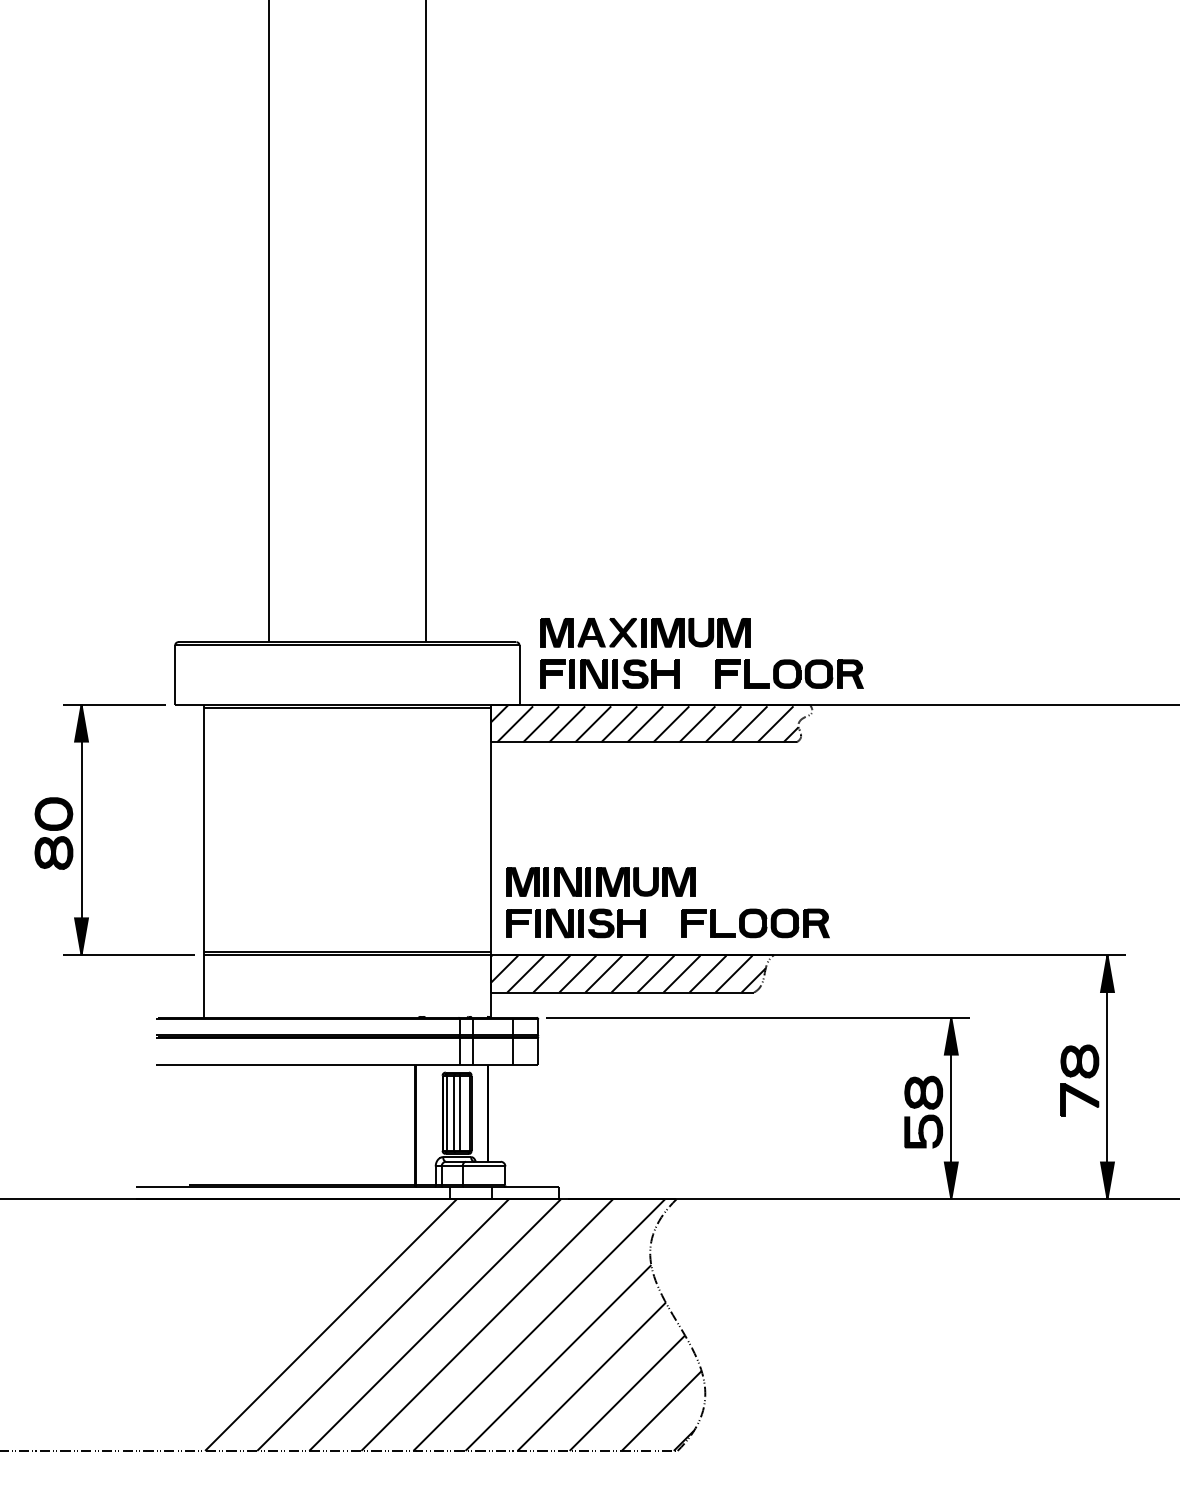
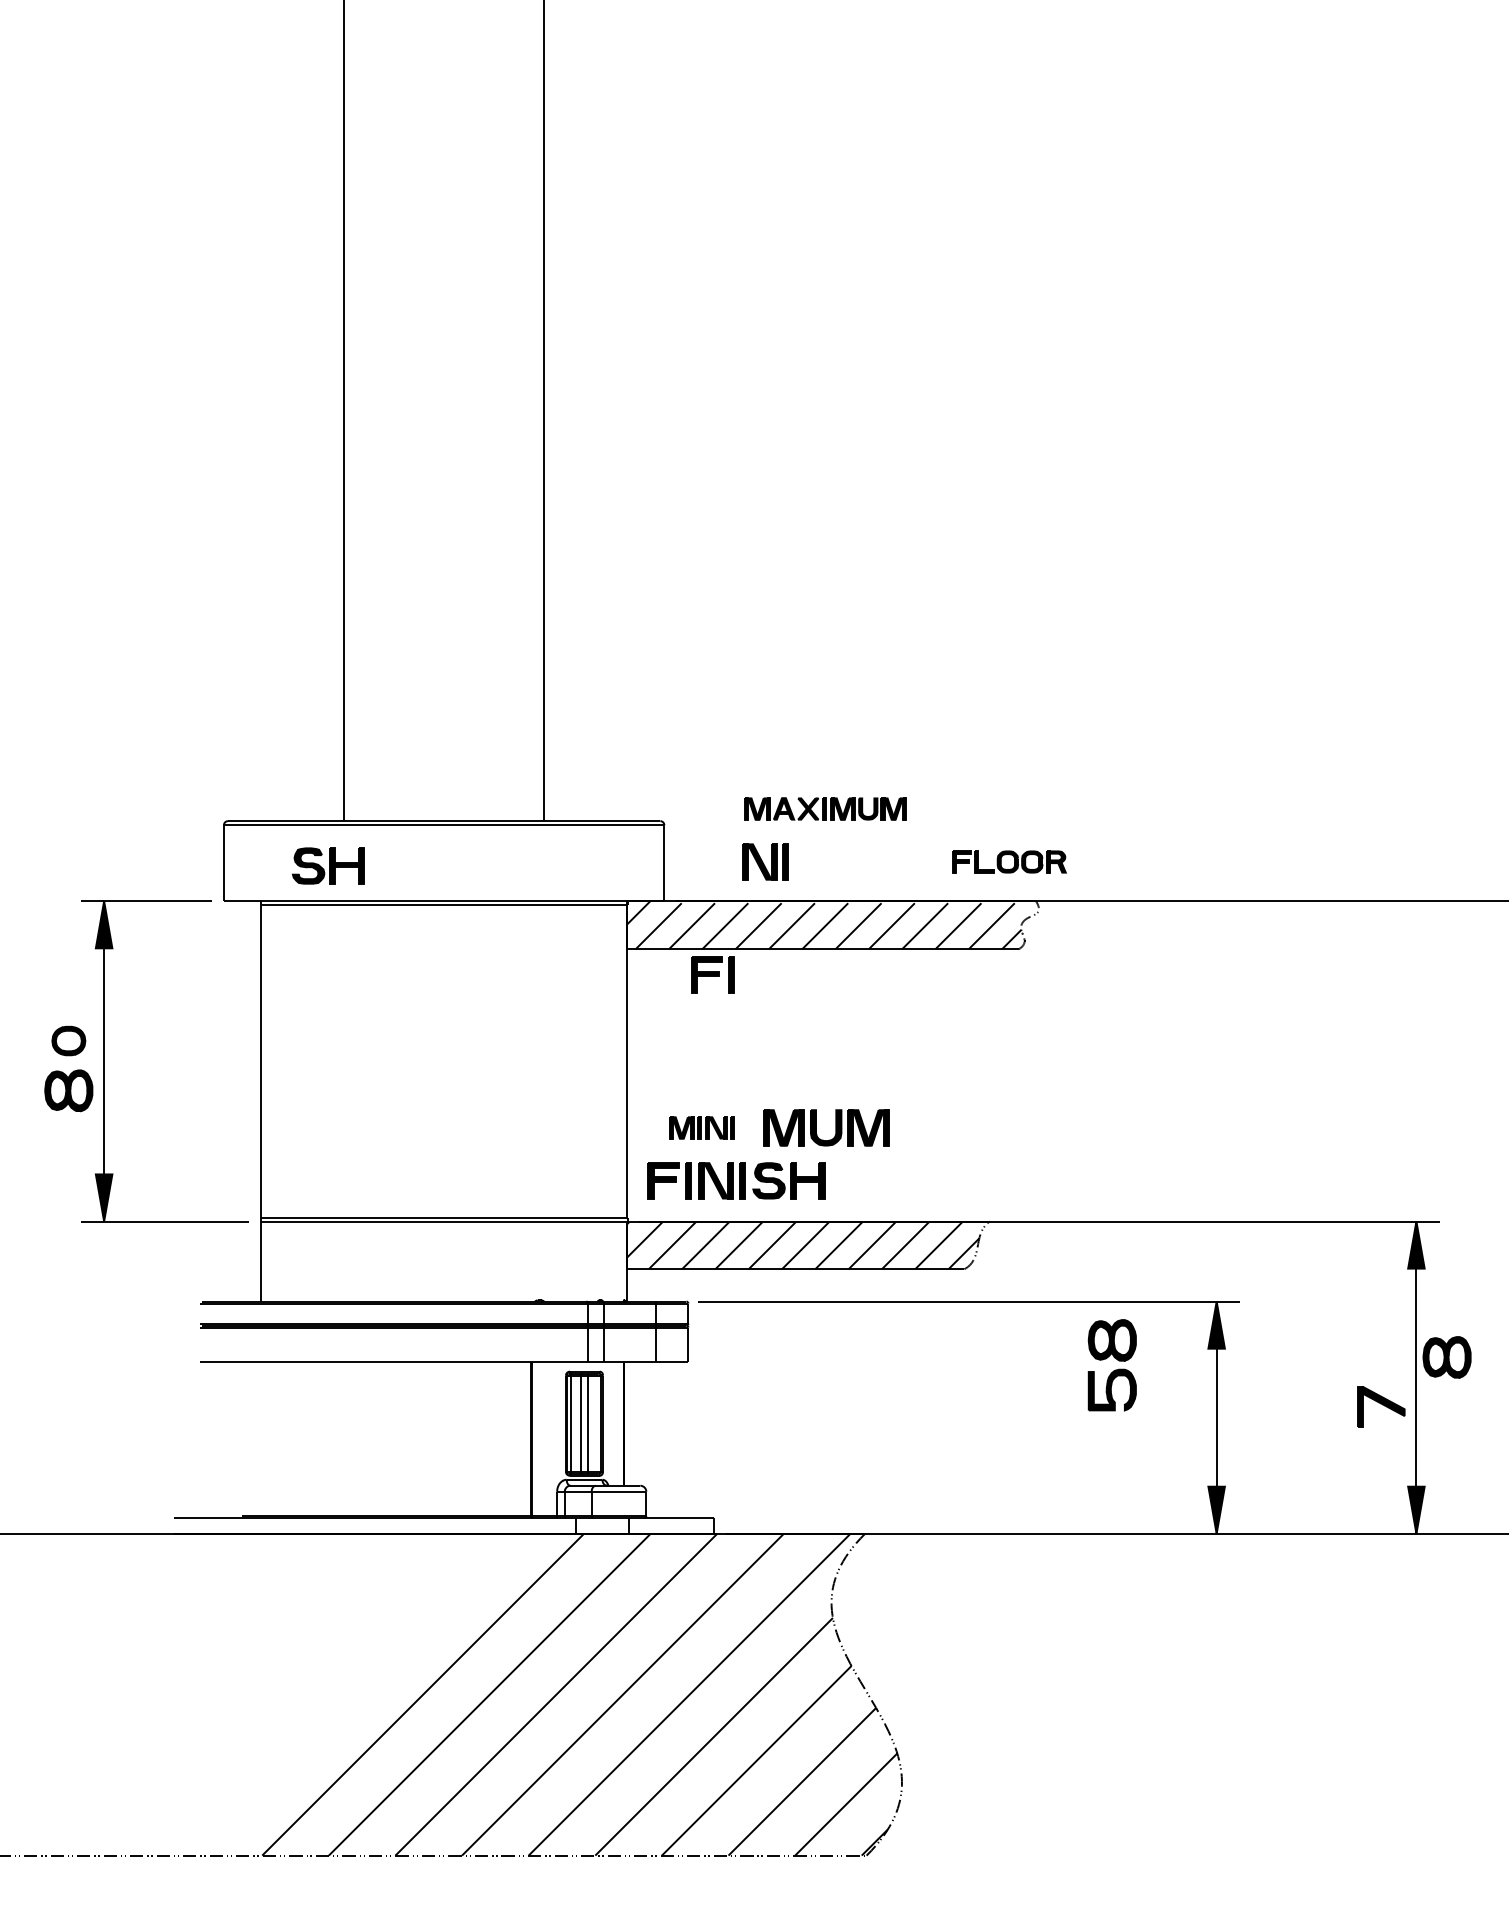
part: (645, 632) -> (825, 808), size x0.6
part: (557, 673) -> (712, 974), moved
part: (650, 673) -> (328, 865), moved
part: (789, 673) -> (1009, 861), size x0.6
part: (53, 813) -> (68, 1040), size x0.7
part: (548, 881) -> (701, 1127), size x0.6
part: (754, 923) -> (965, 1180), removed
part: (1079, 1061) -> (1446, 1357), moved
part: (923, 1112) -> (1111, 1365), moved

